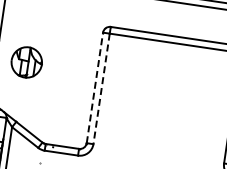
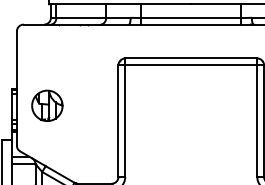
line: (94, 88) -> (118, 121), dashed -> solid
line: (101, 89) -> (125, 121), dashed -> solid

